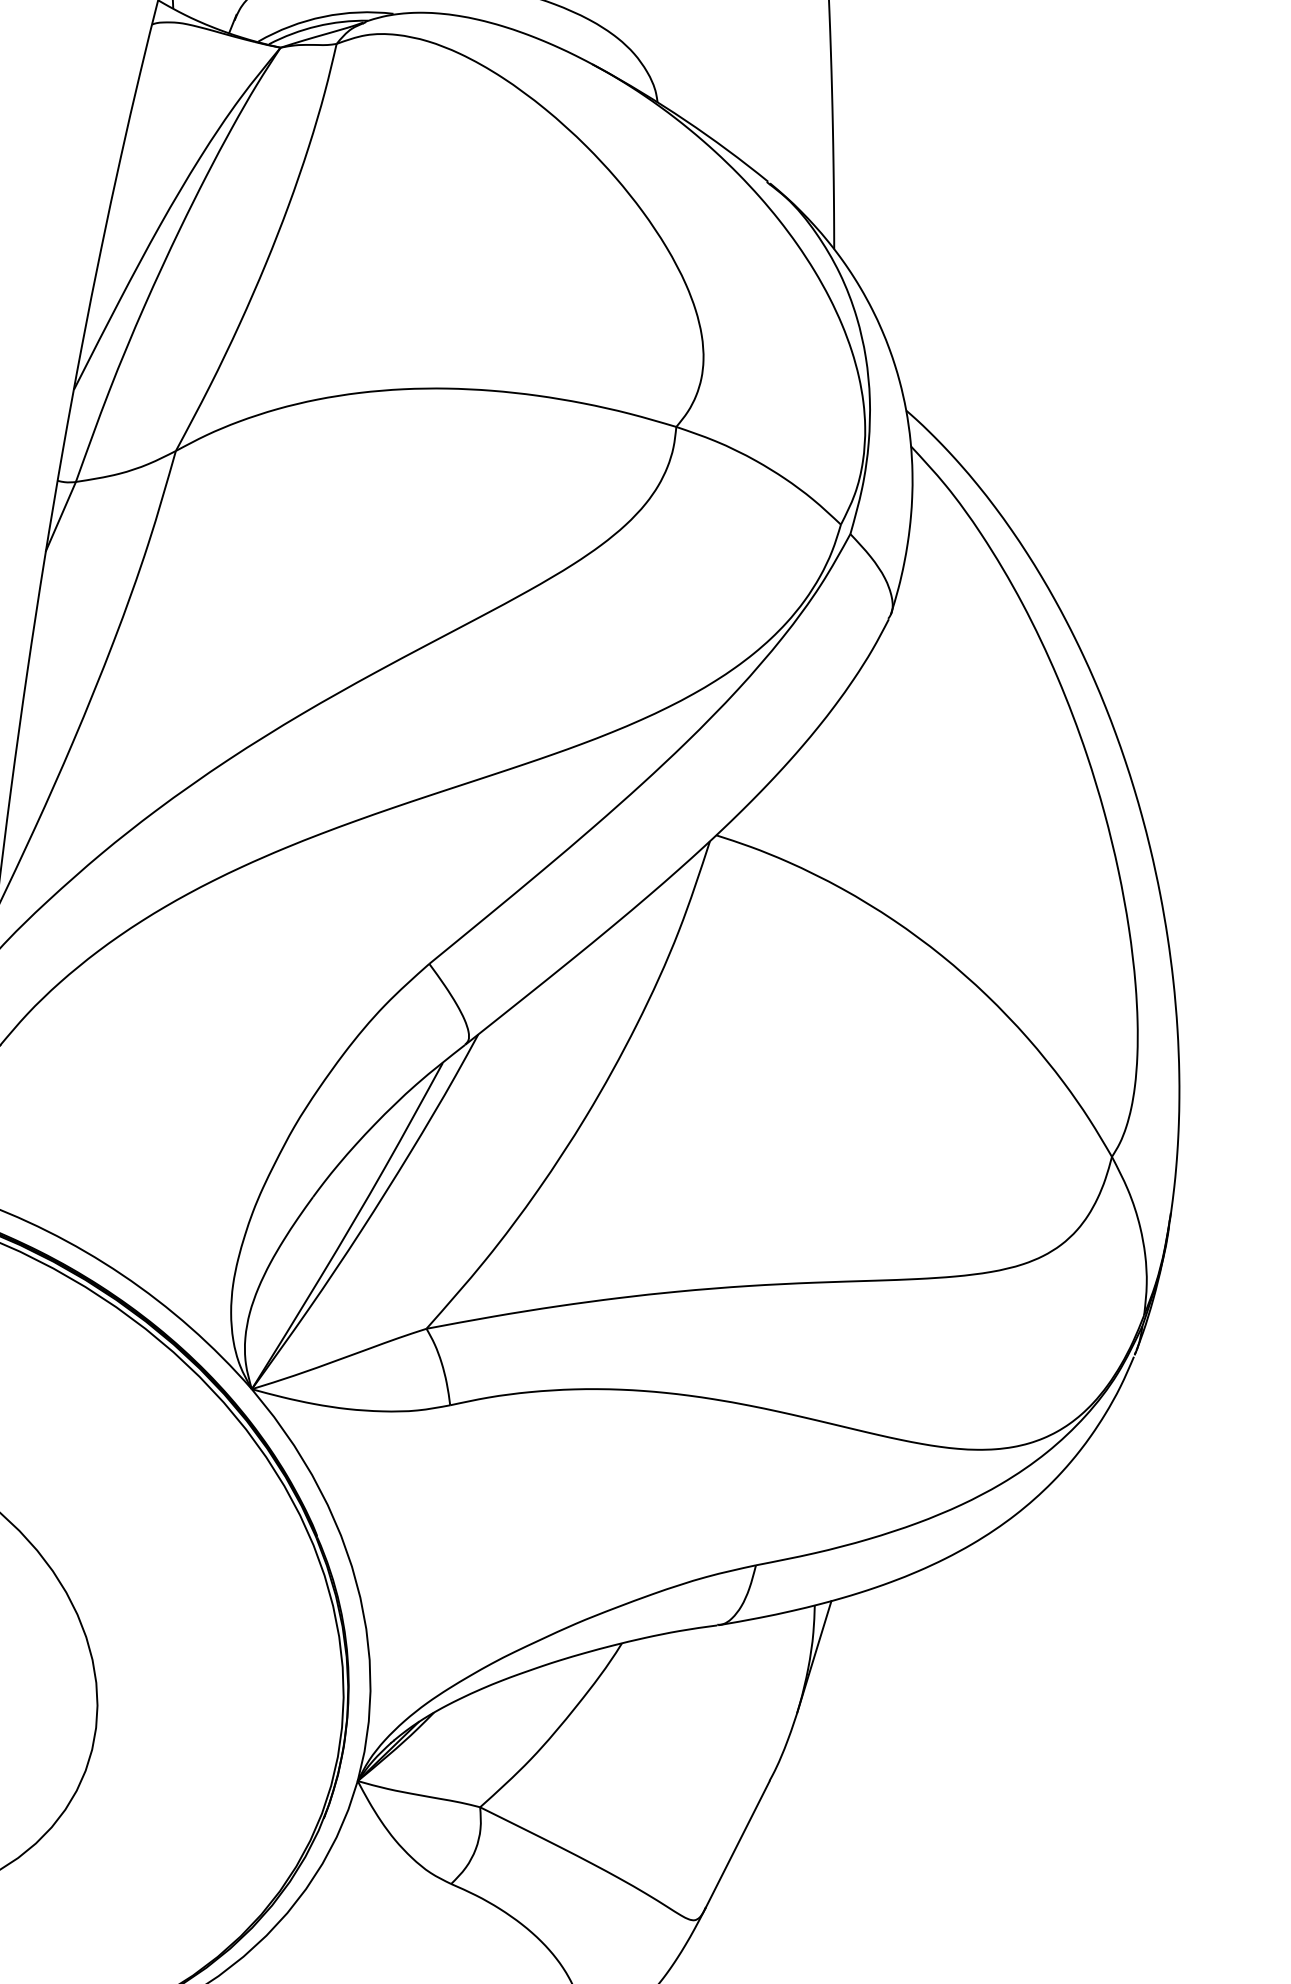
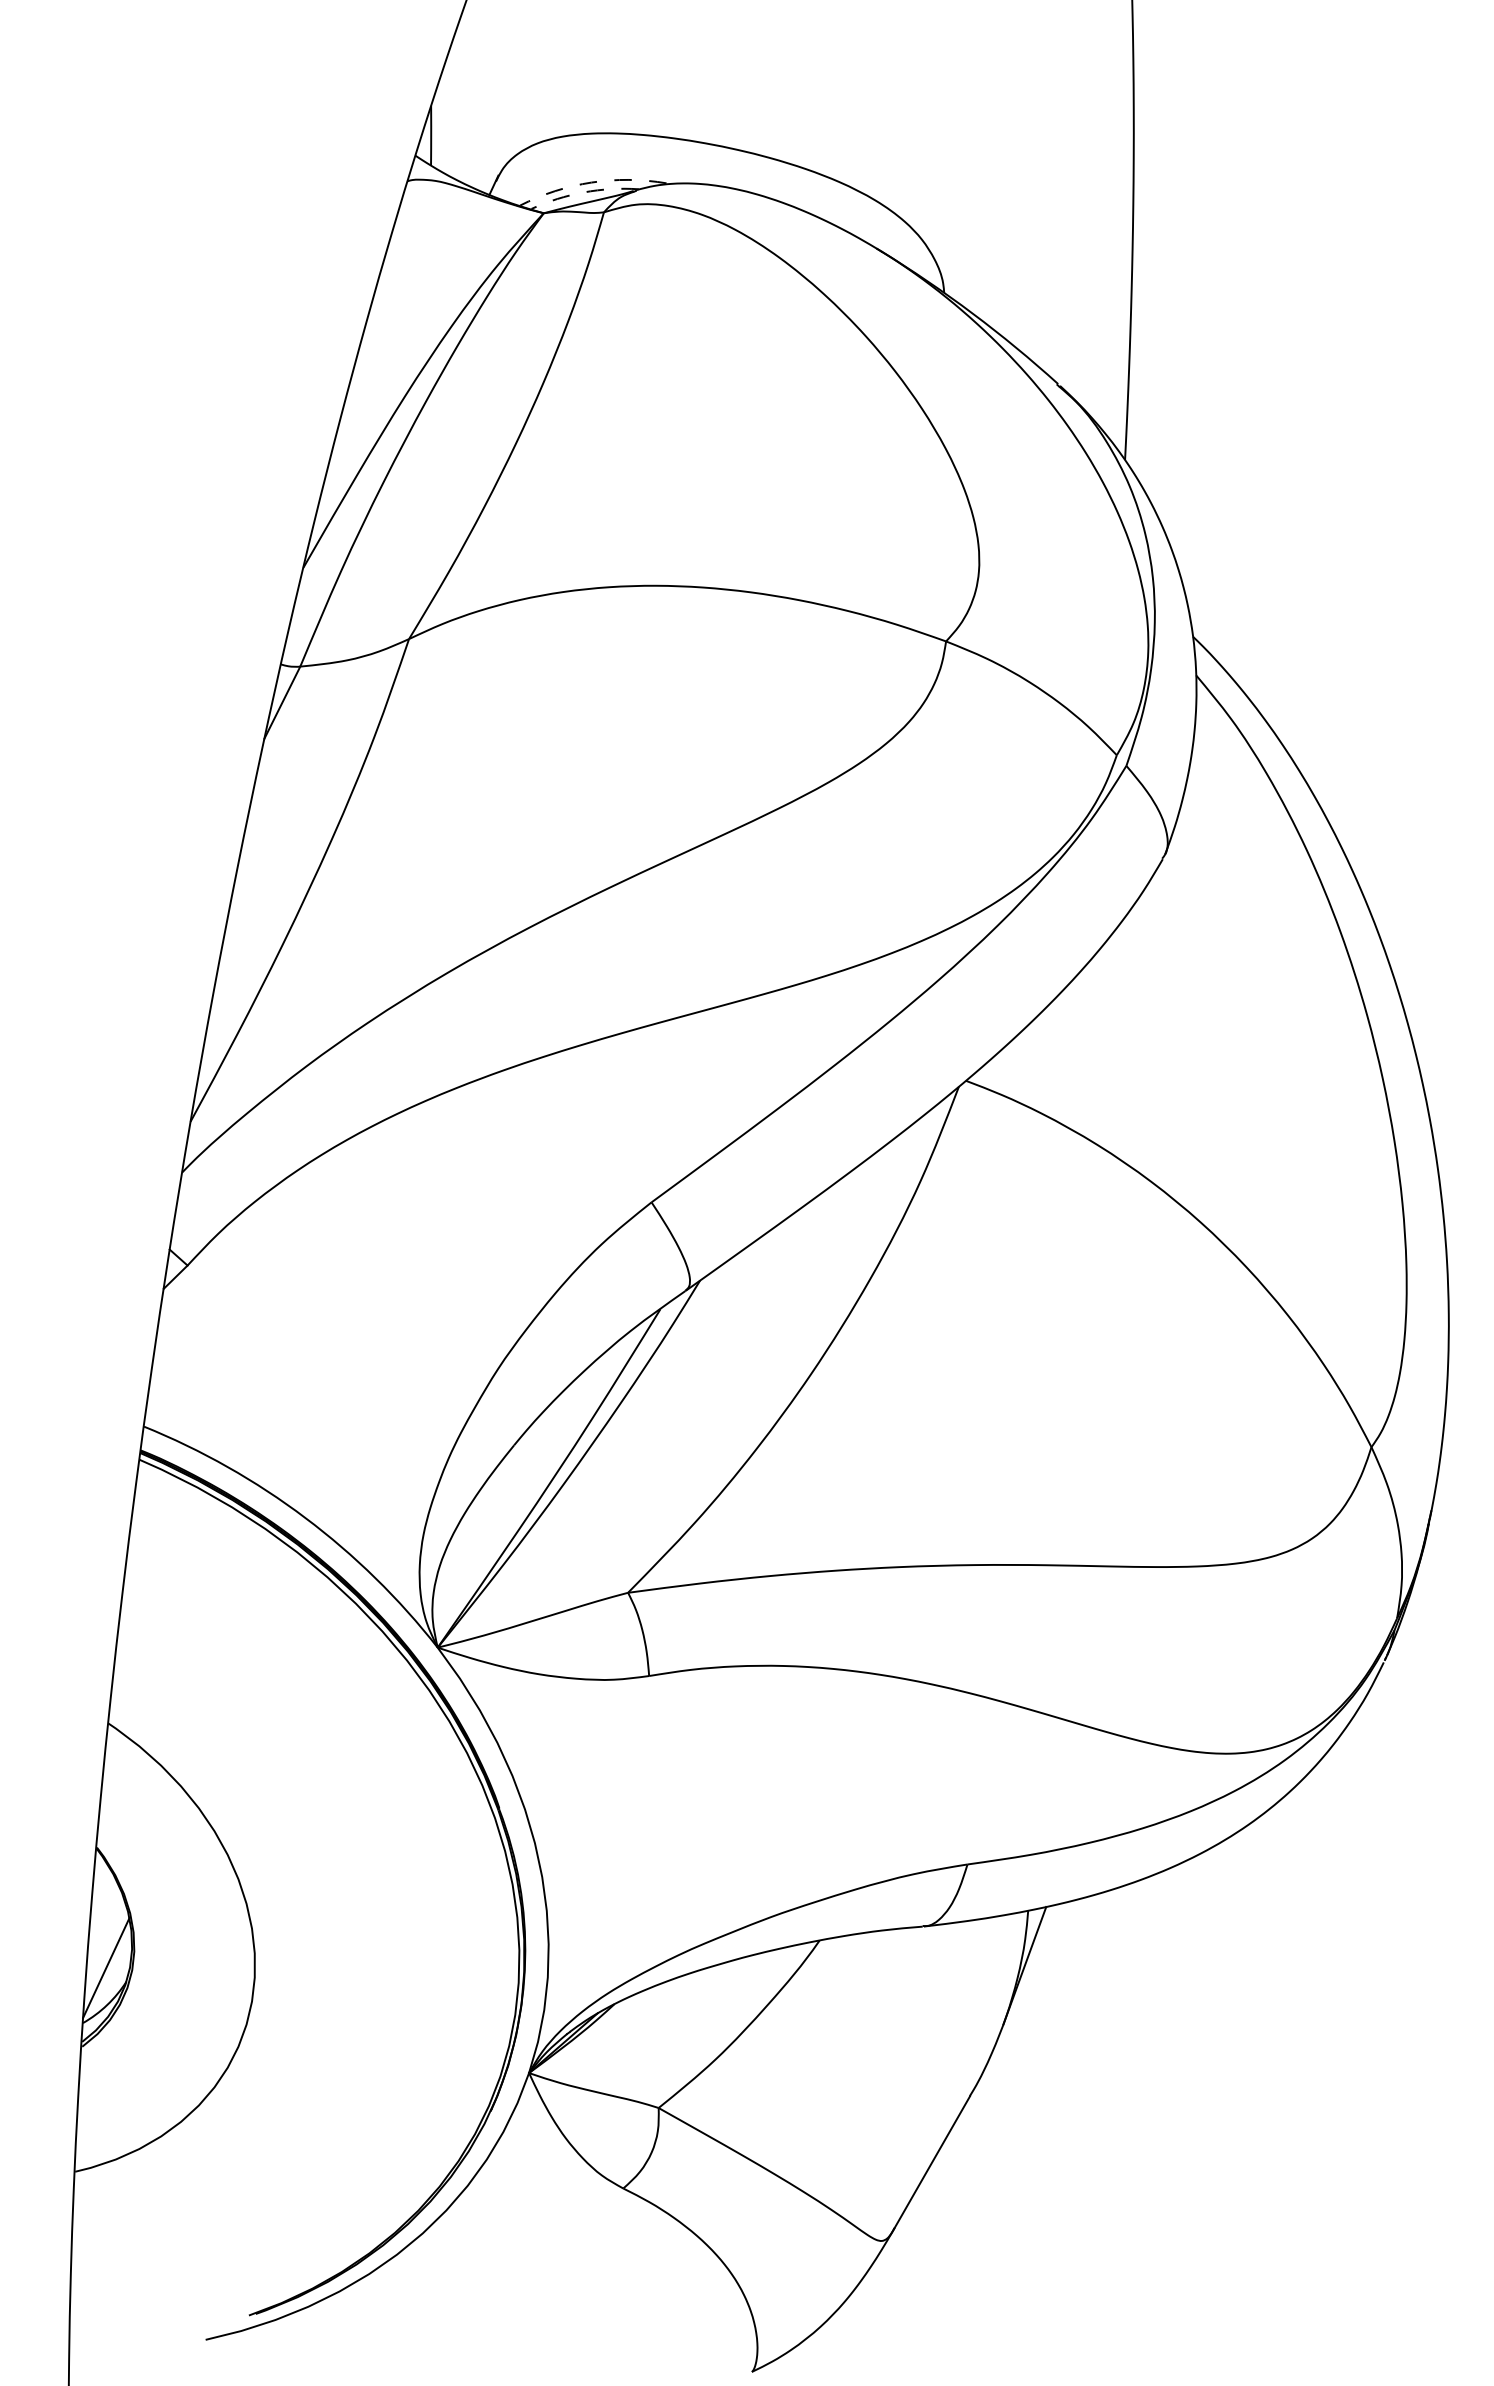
arc: (323, 16) -> (591, 182), solid -> dashed
arc: (316, 26) -> (583, 192), solid -> dashed

